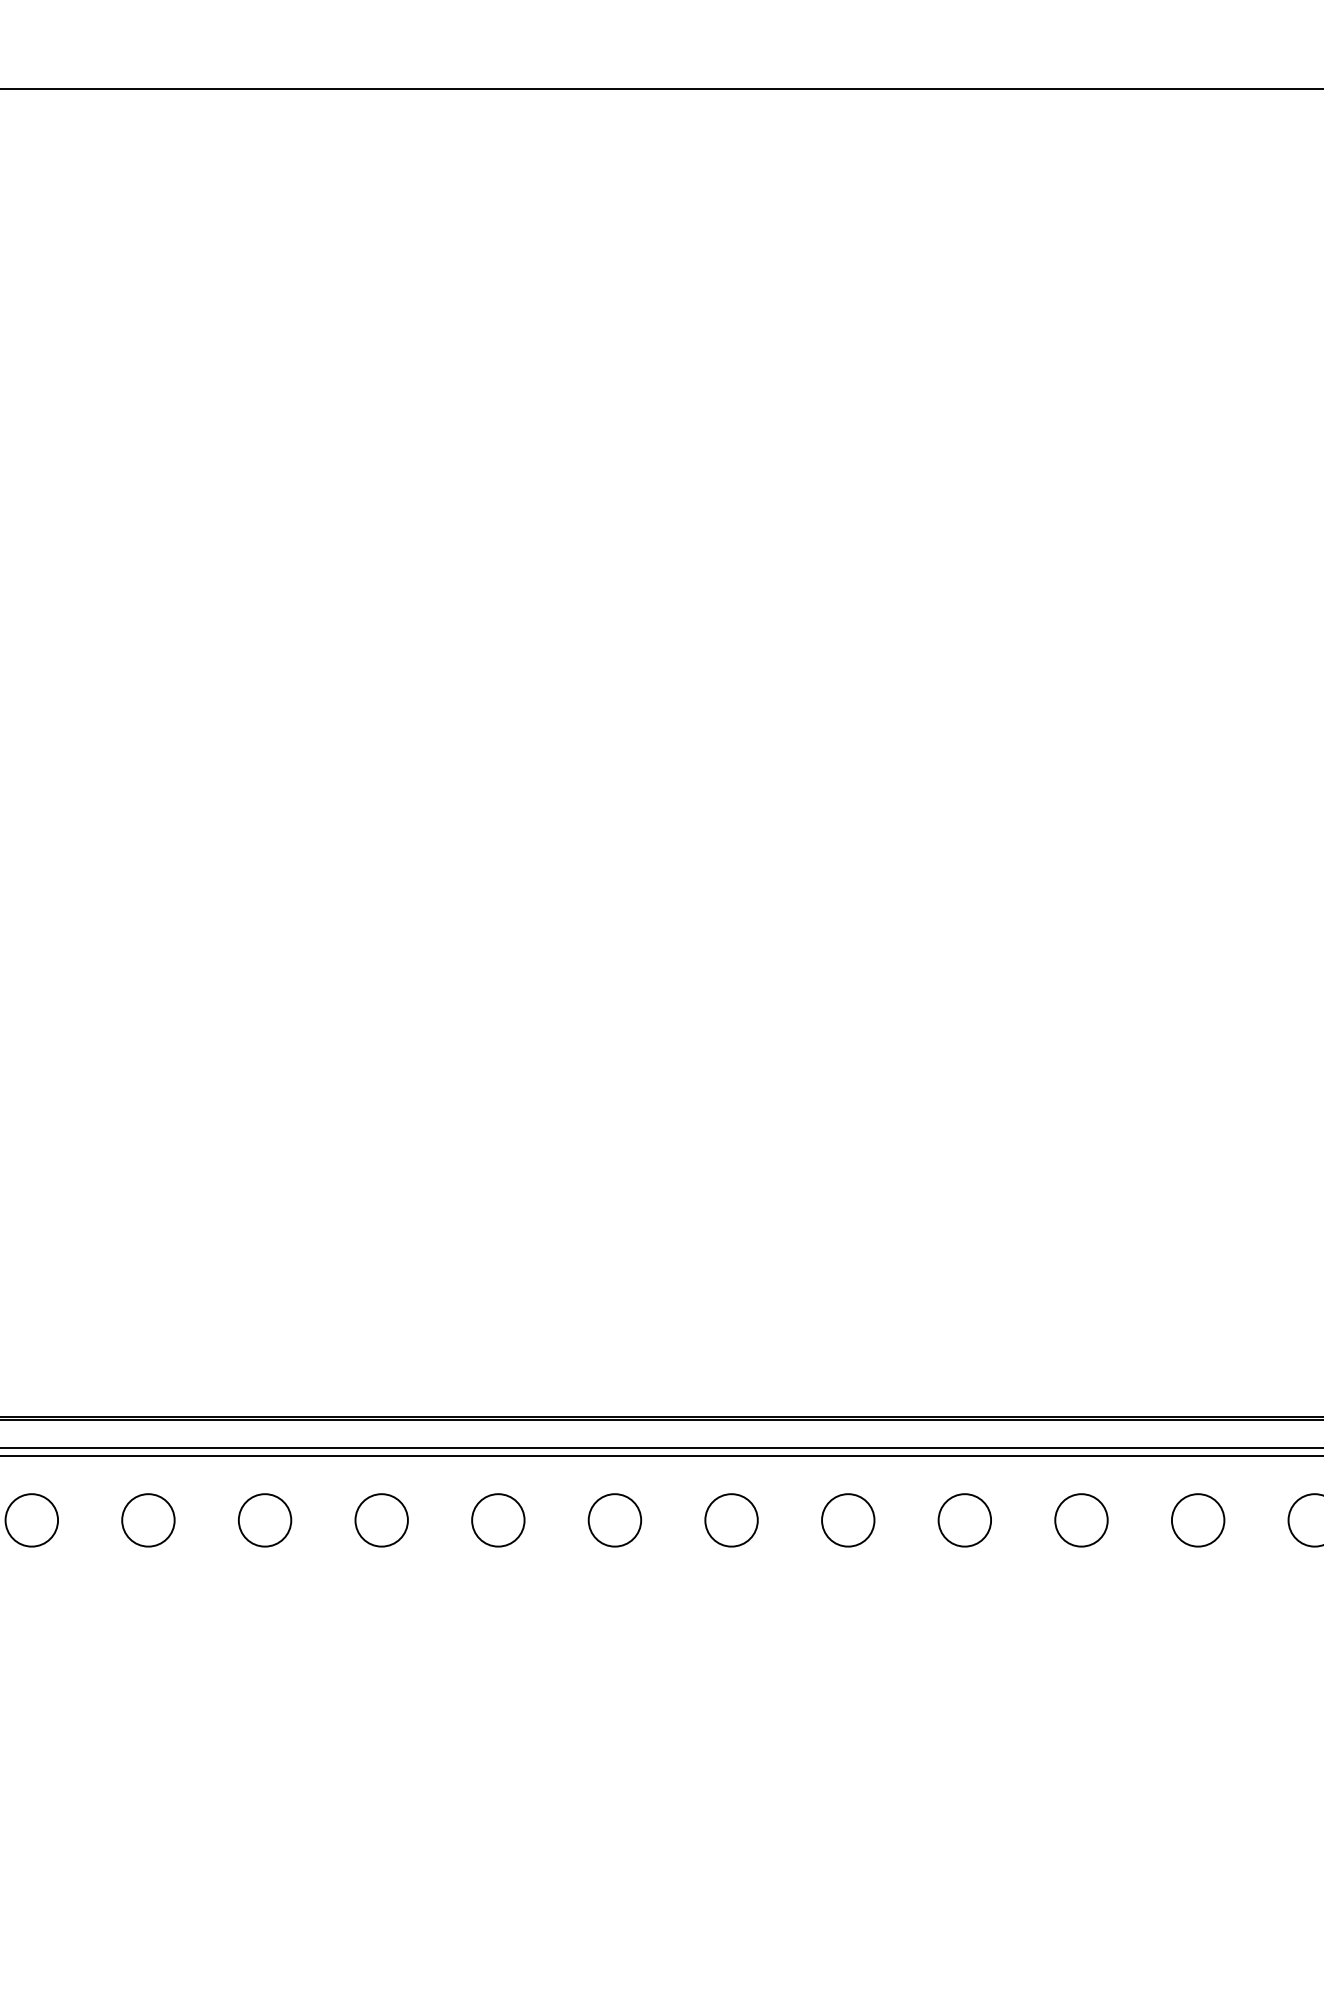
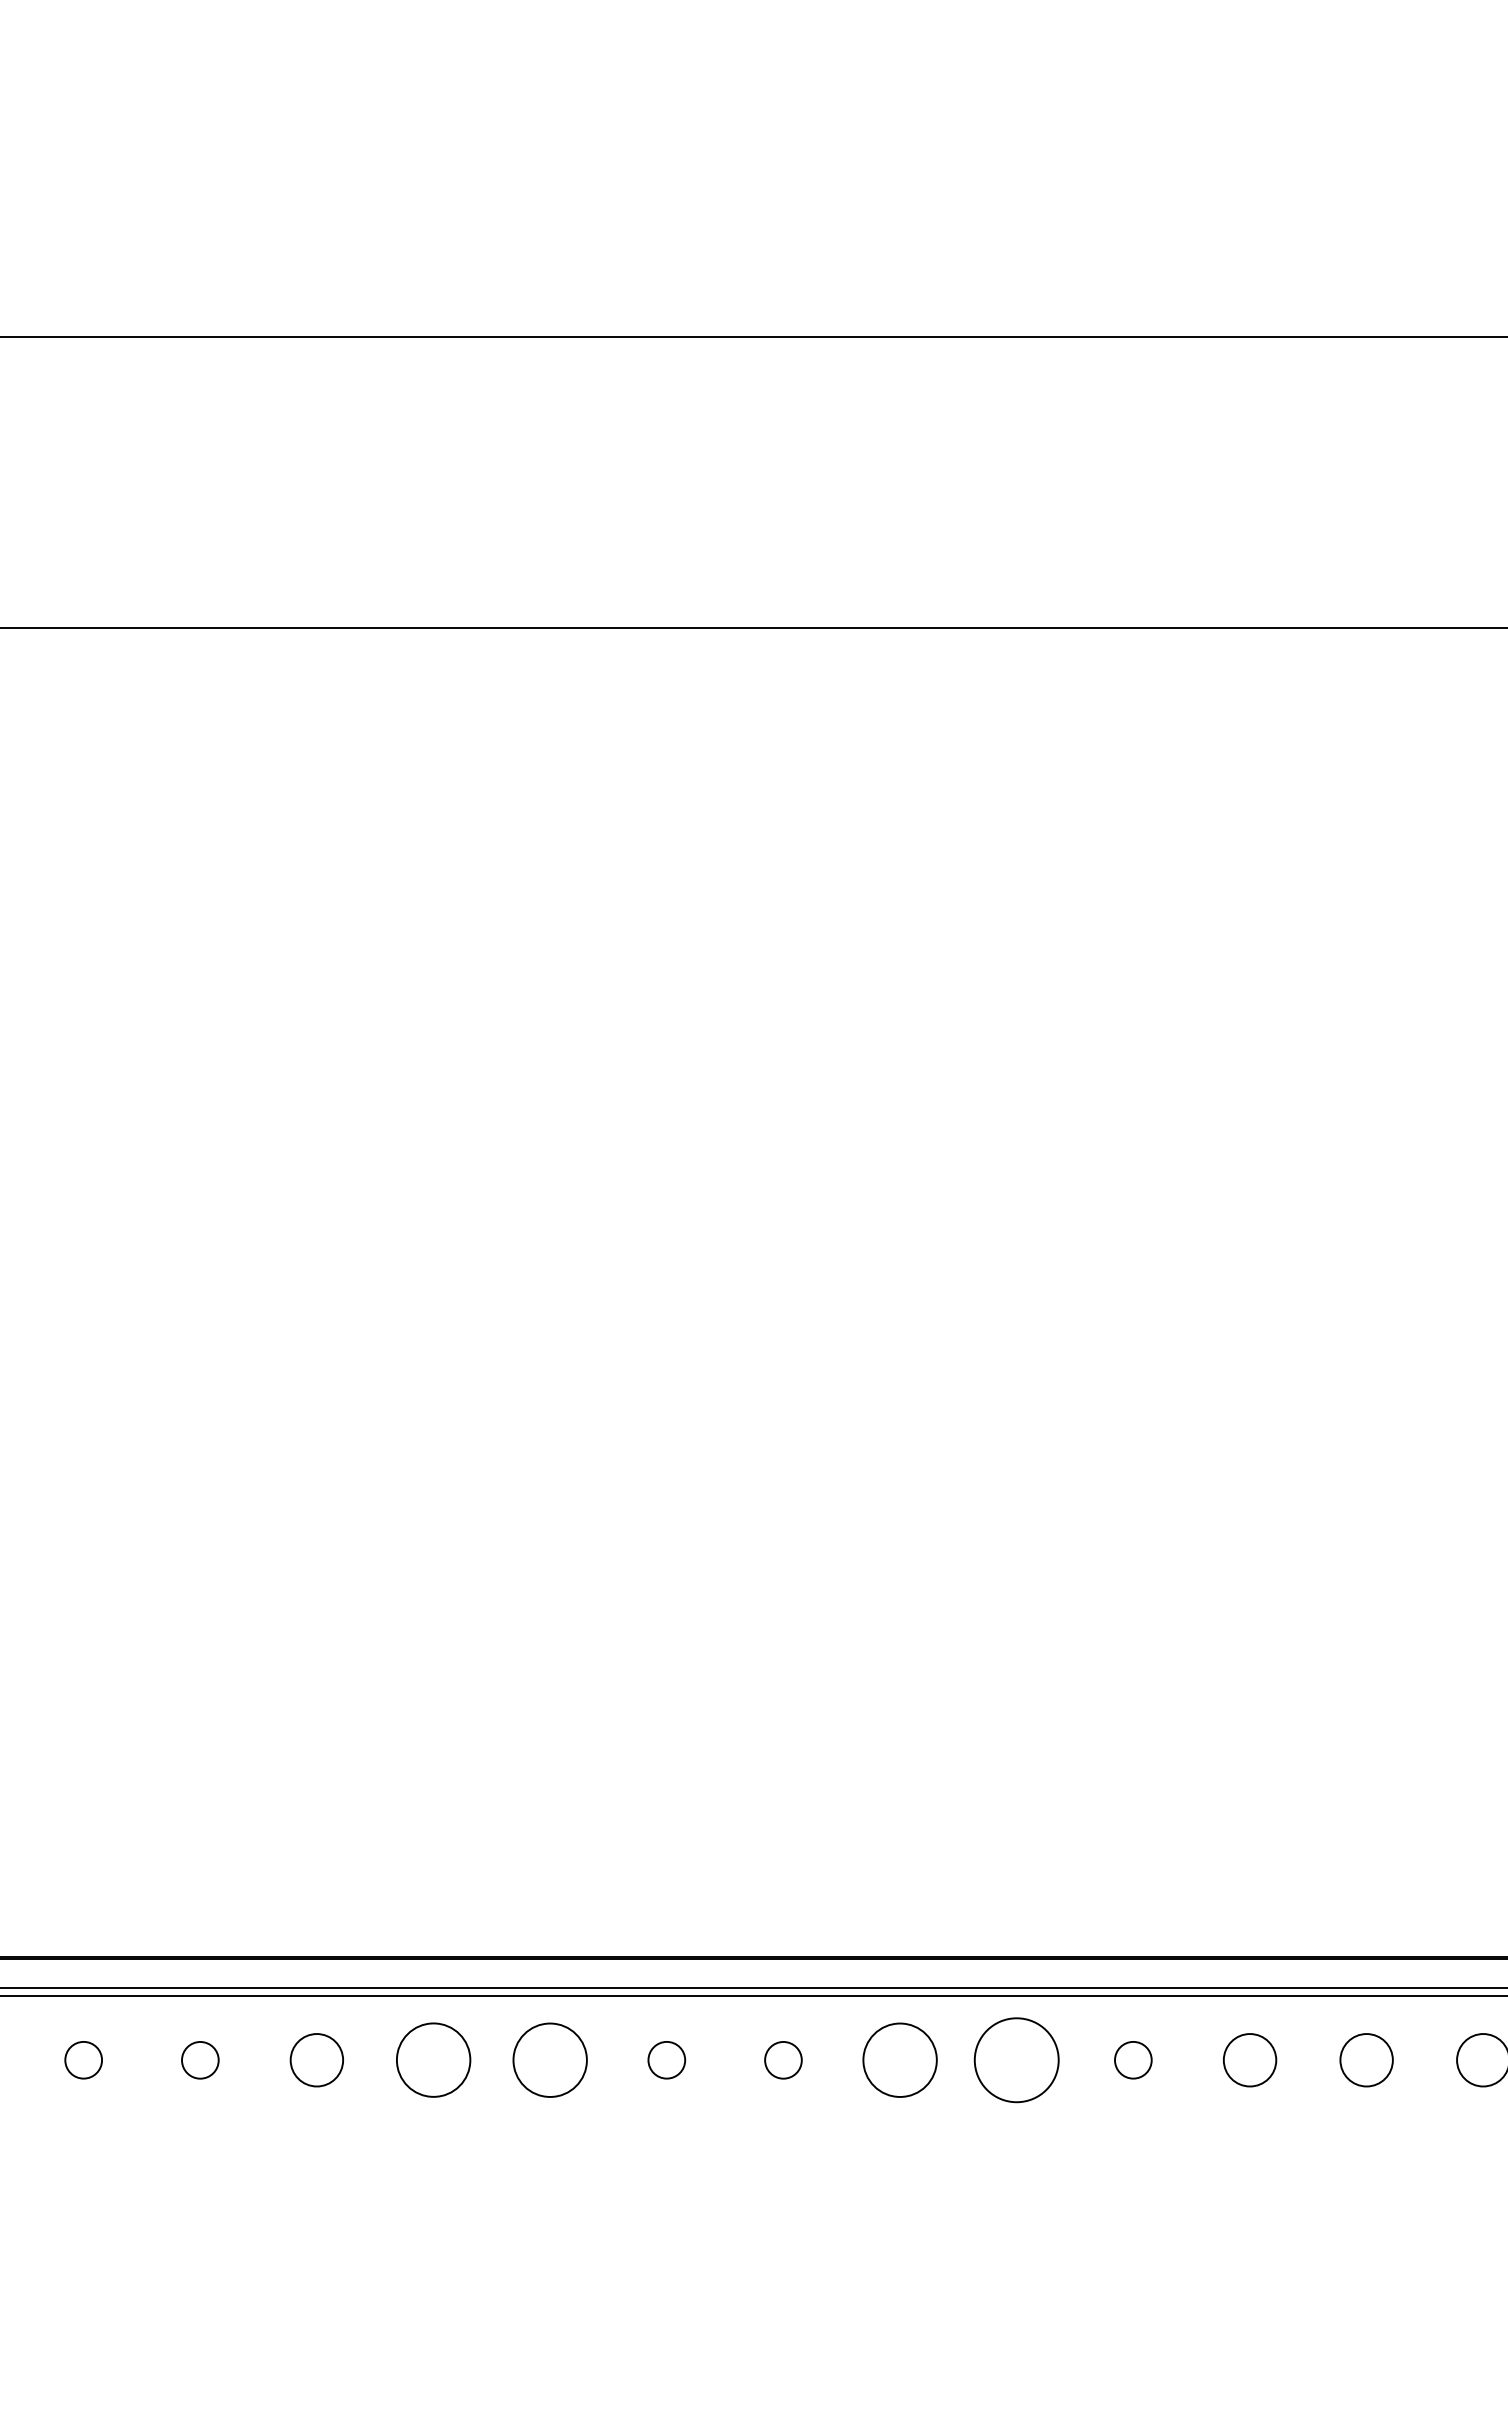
circle: (31, 1520) -> (83, 2060), size x0.7
circle: (148, 1520) -> (200, 2060), size x0.7
circle: (381, 1520) -> (433, 2060), size x1.4
circle: (497, 1520) -> (549, 2060), size x1.4
circle: (614, 1520) -> (666, 2060), size x0.7
circle: (731, 1520) -> (783, 2060), size x0.7
circle: (847, 1520) -> (899, 2060), size x1.4
circle: (964, 1520) -> (1016, 2060), size x1.6
circle: (1081, 1520) -> (1133, 2060), size x0.7

